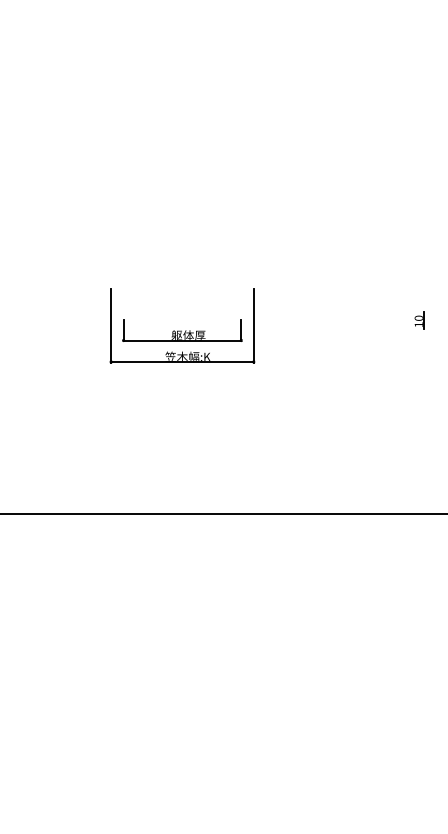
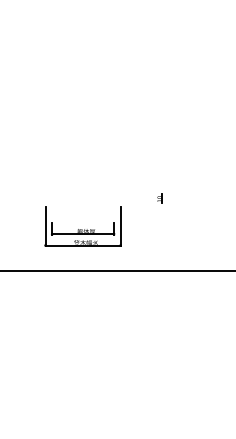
part: (418, 320) -> (159, 198), moved
part: (181, 325) -> (82, 226), moved

